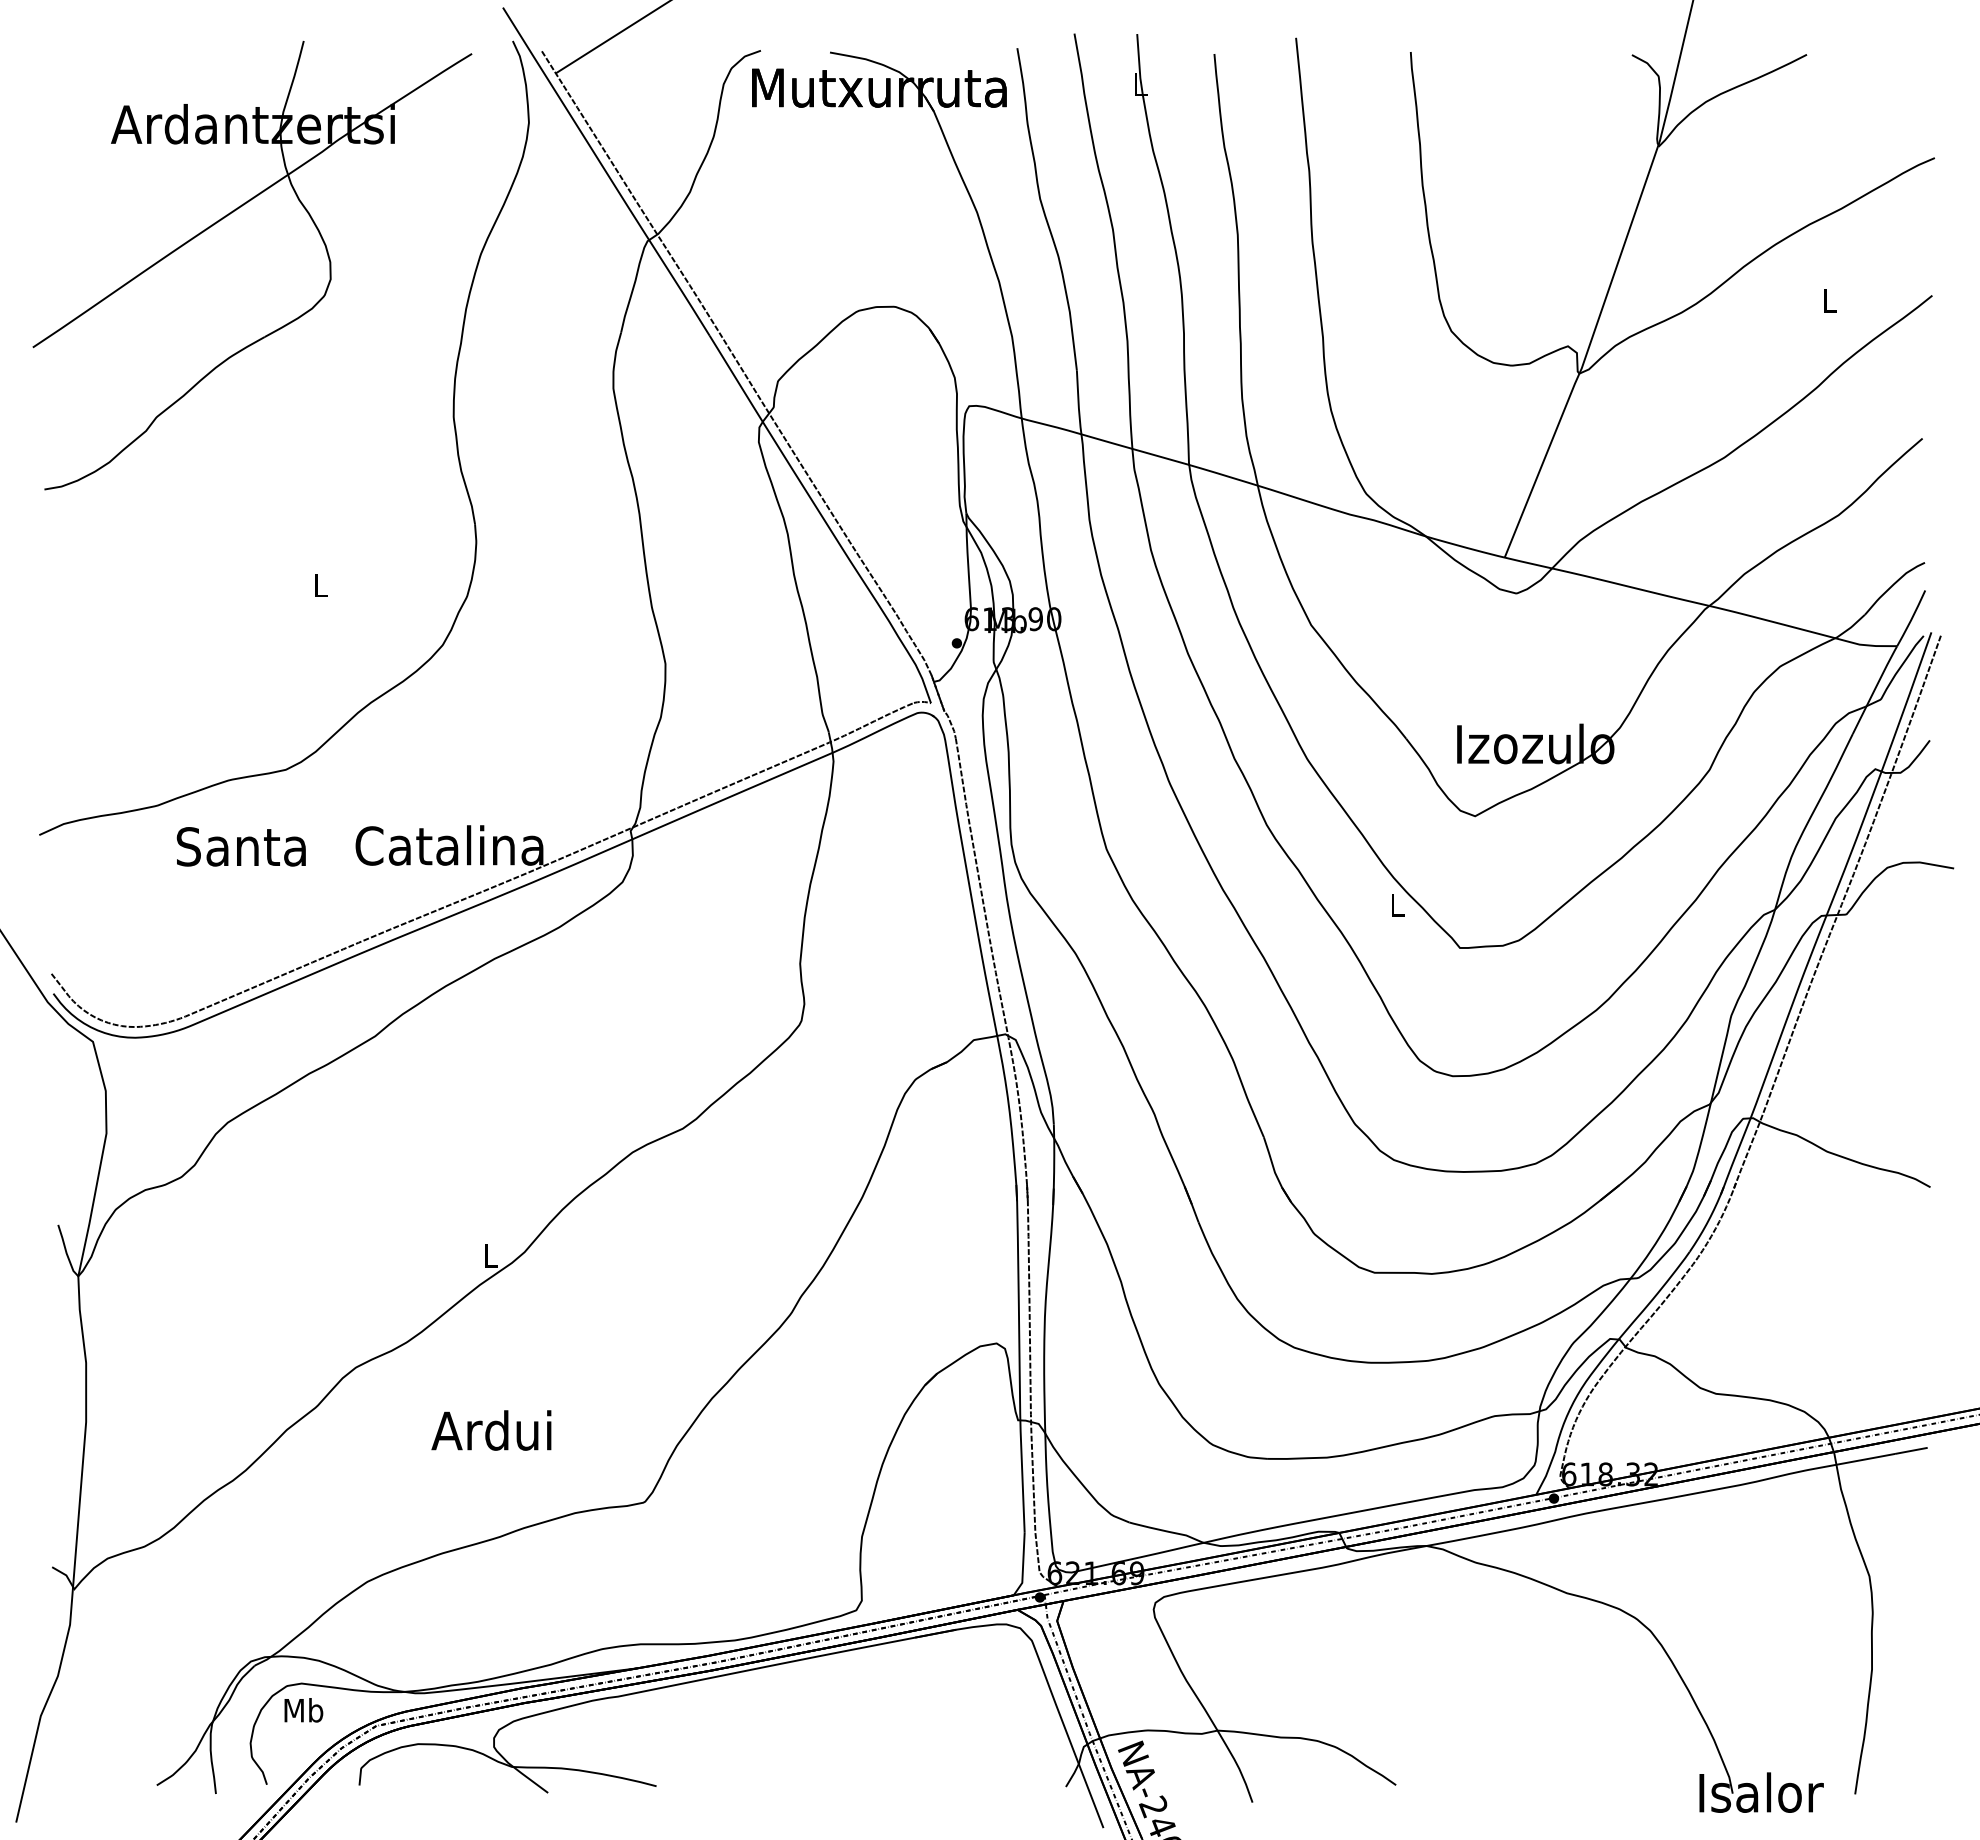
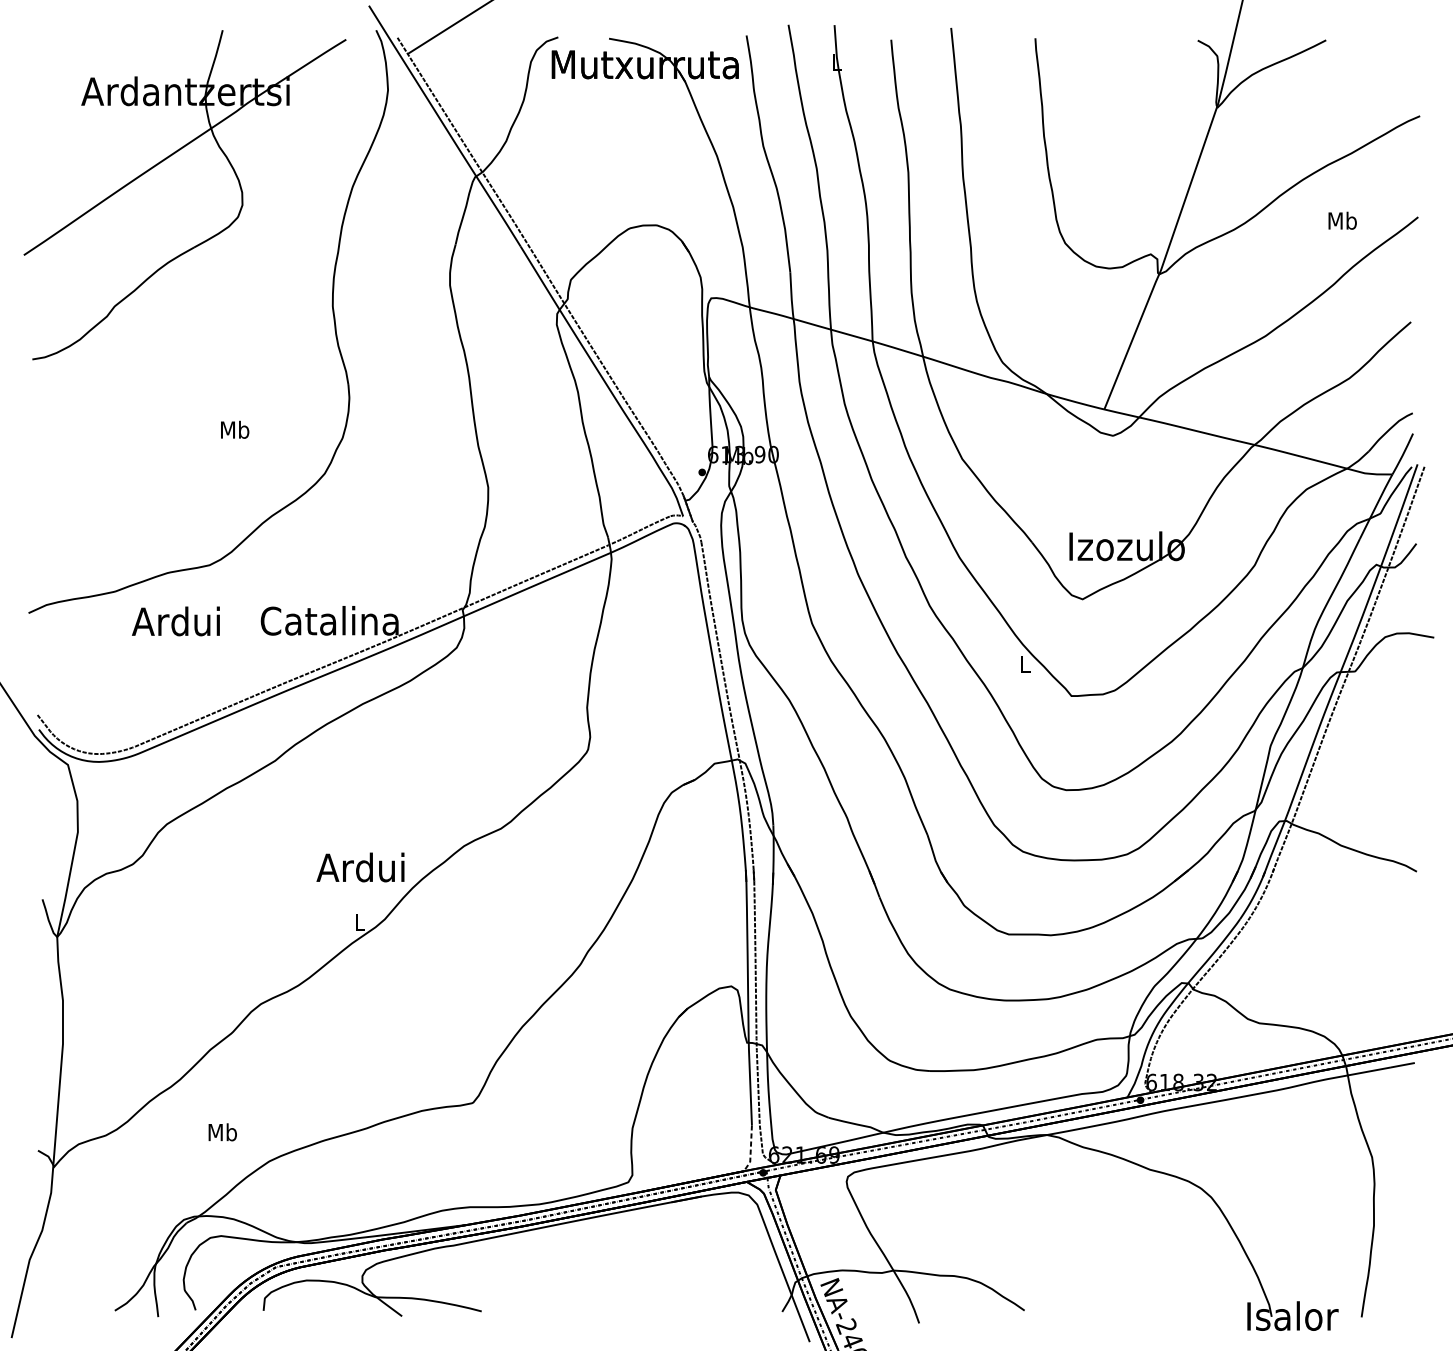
text: (1829, 300) -> (1342, 220), L -> Mb
text: (320, 585) -> (235, 429), L -> Mb
text: (240, 846) -> (176, 621), Santa -> Ardui
text: (491, 1430) -> (360, 867), moved
line: (1023, 1566) -> (751, 1150), solid -> dashed
text: (303, 1710) -> (222, 1132), moved

